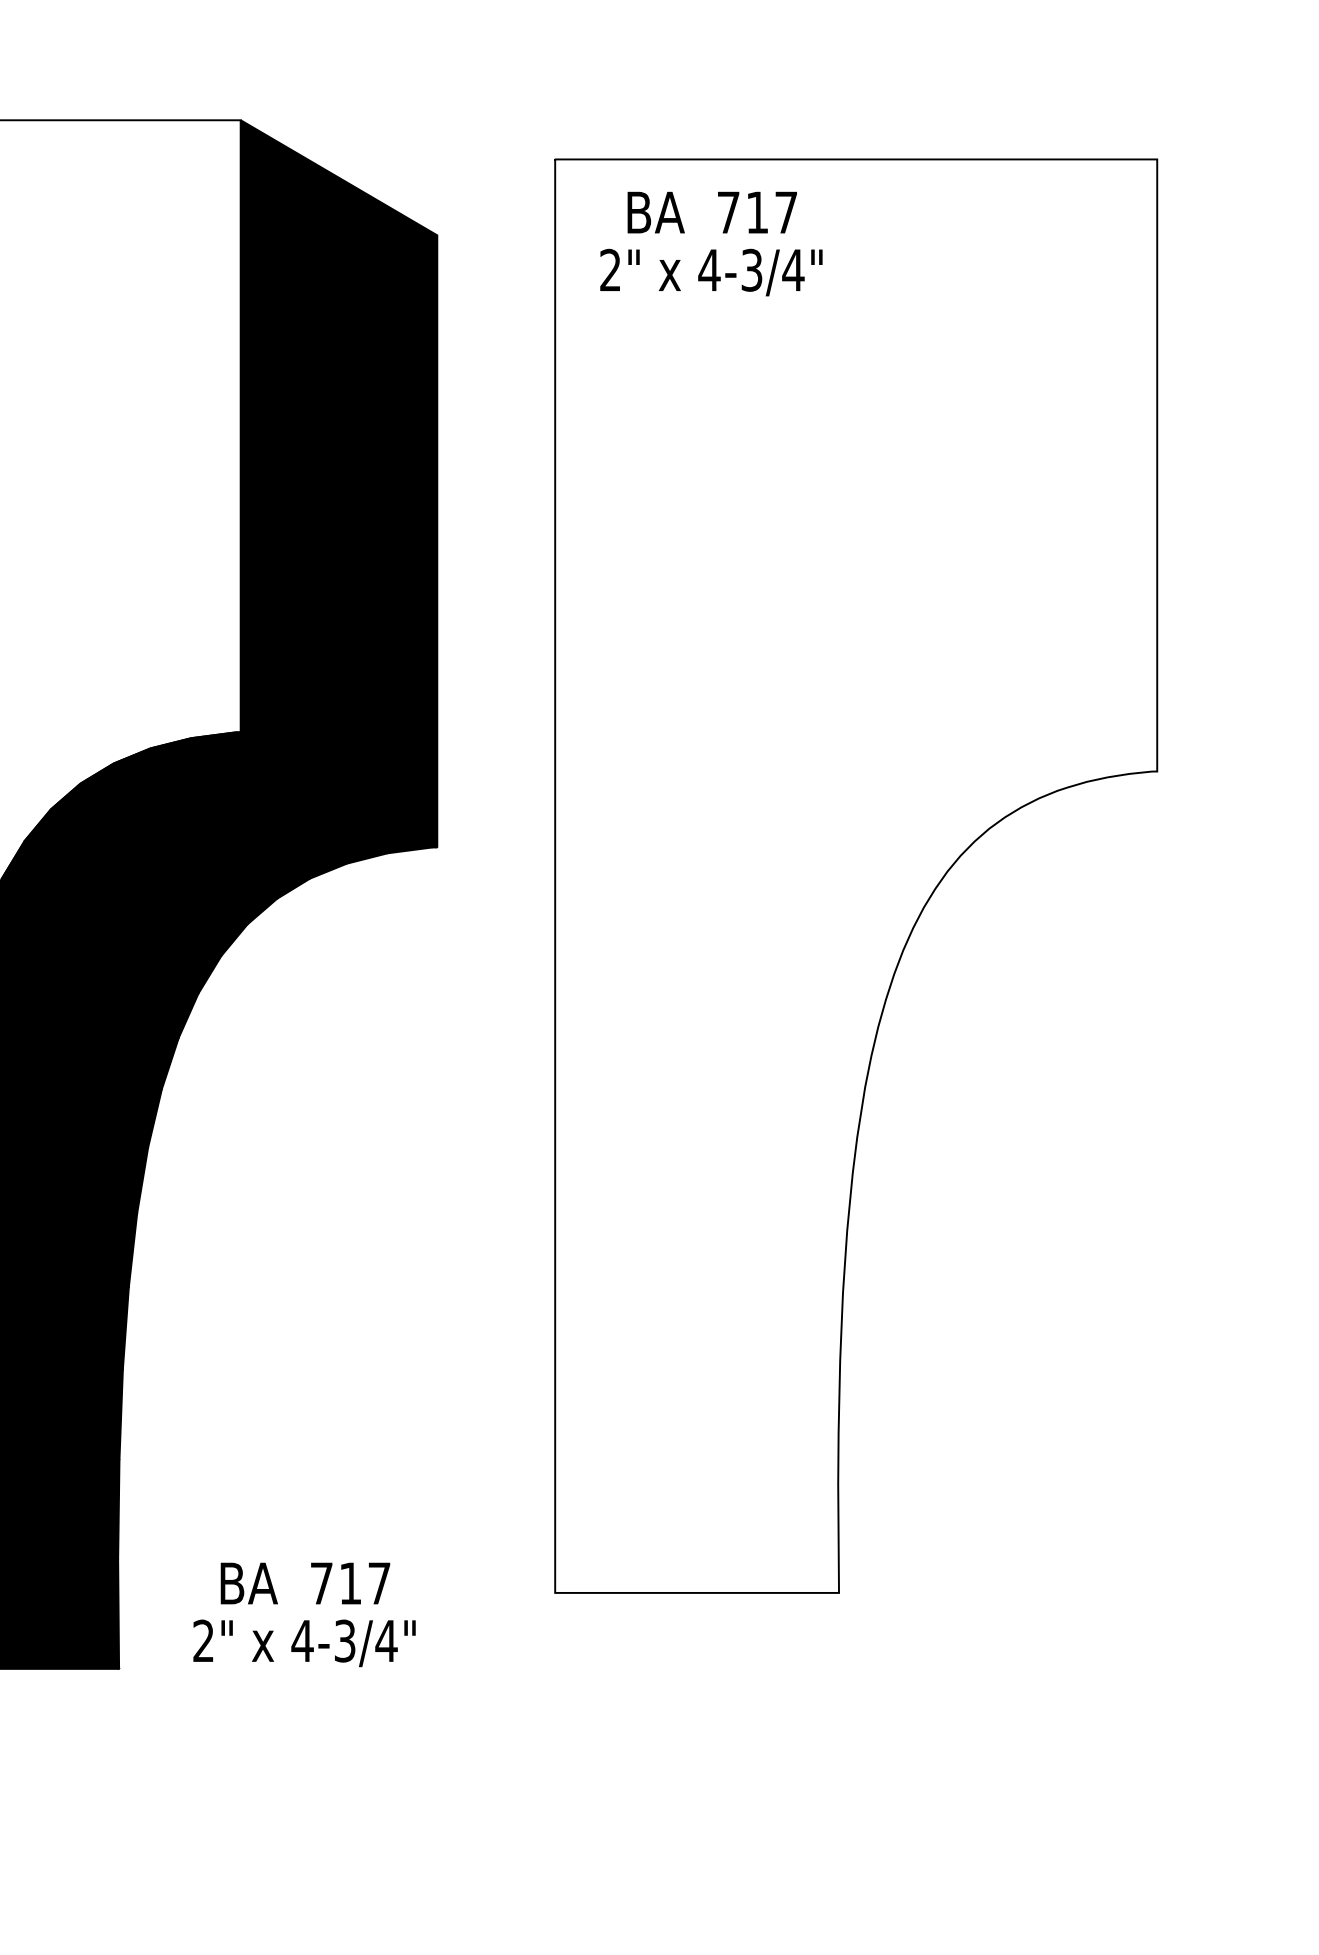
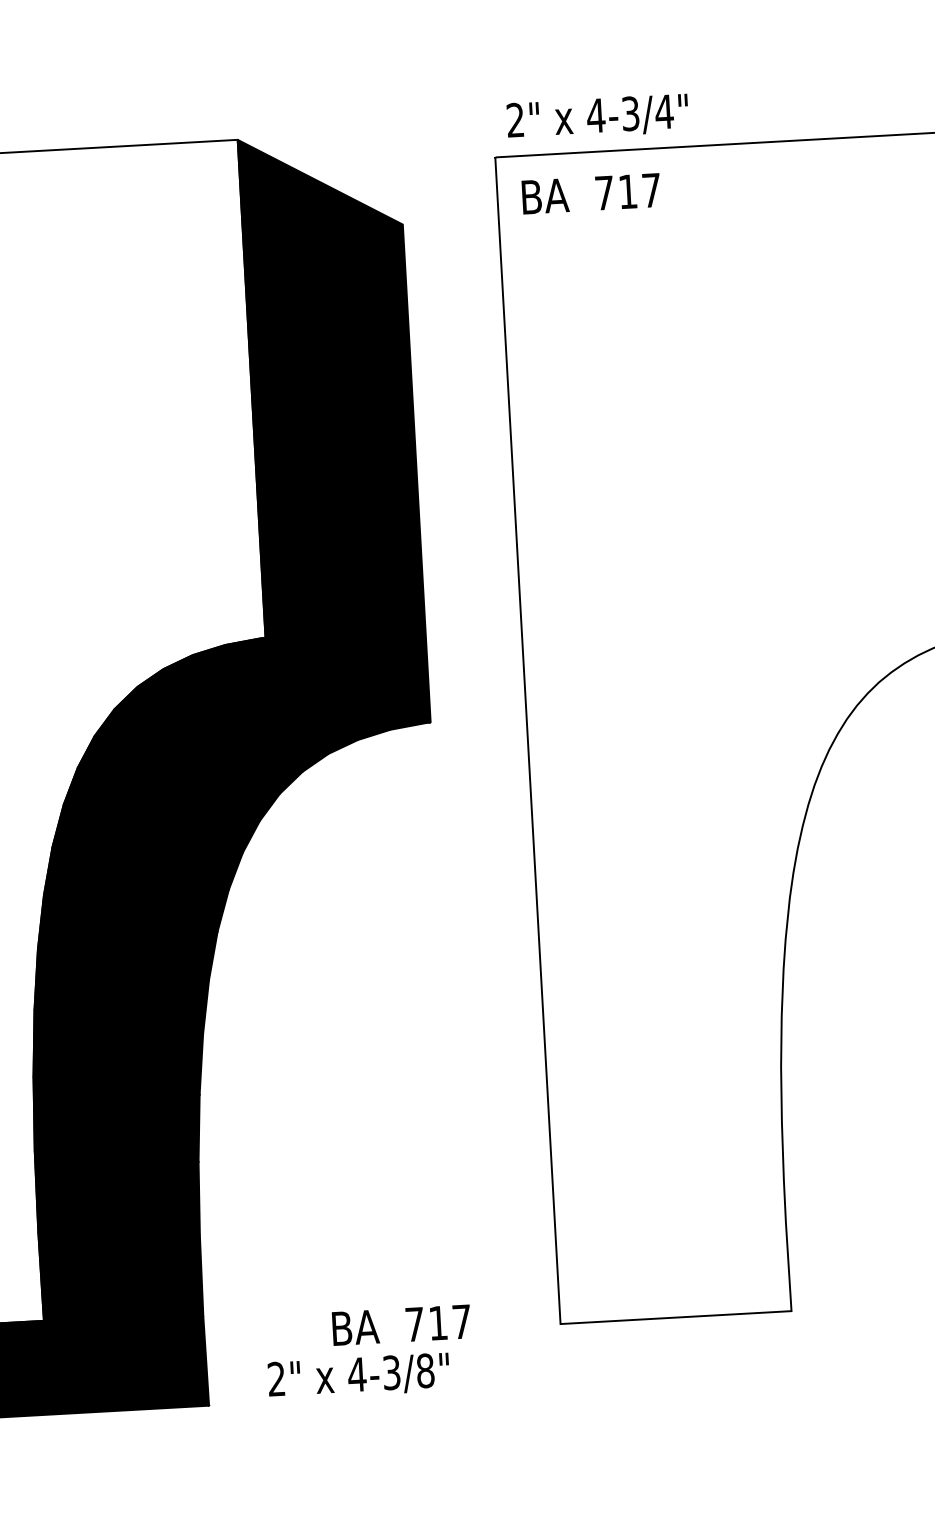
text: (711, 212) -> (590, 193), moved
text: (711, 272) -> (597, 117), moved
text: (305, 1583) -> (401, 1325), moved
text: (386, 1640) -> (425, 1370), 4-3/4" -> 4-3/8"

